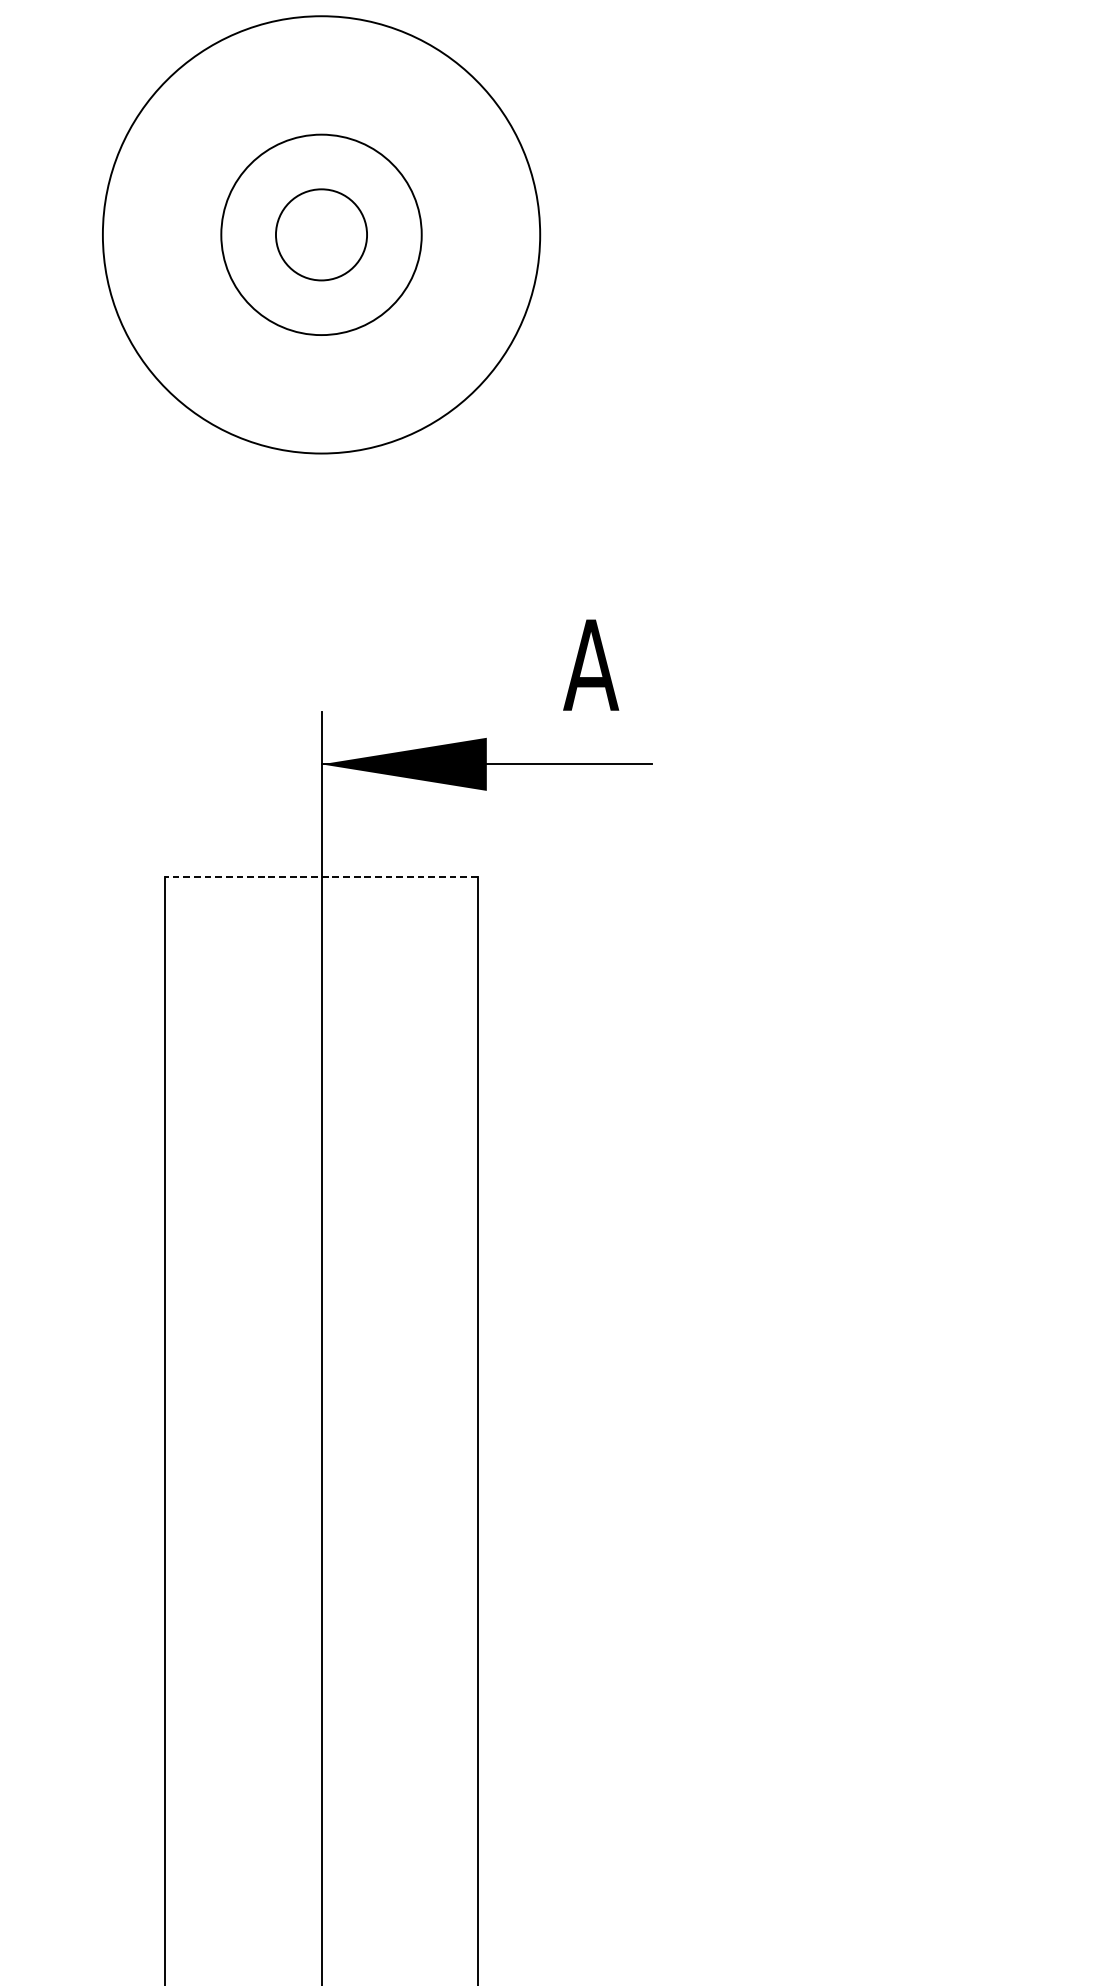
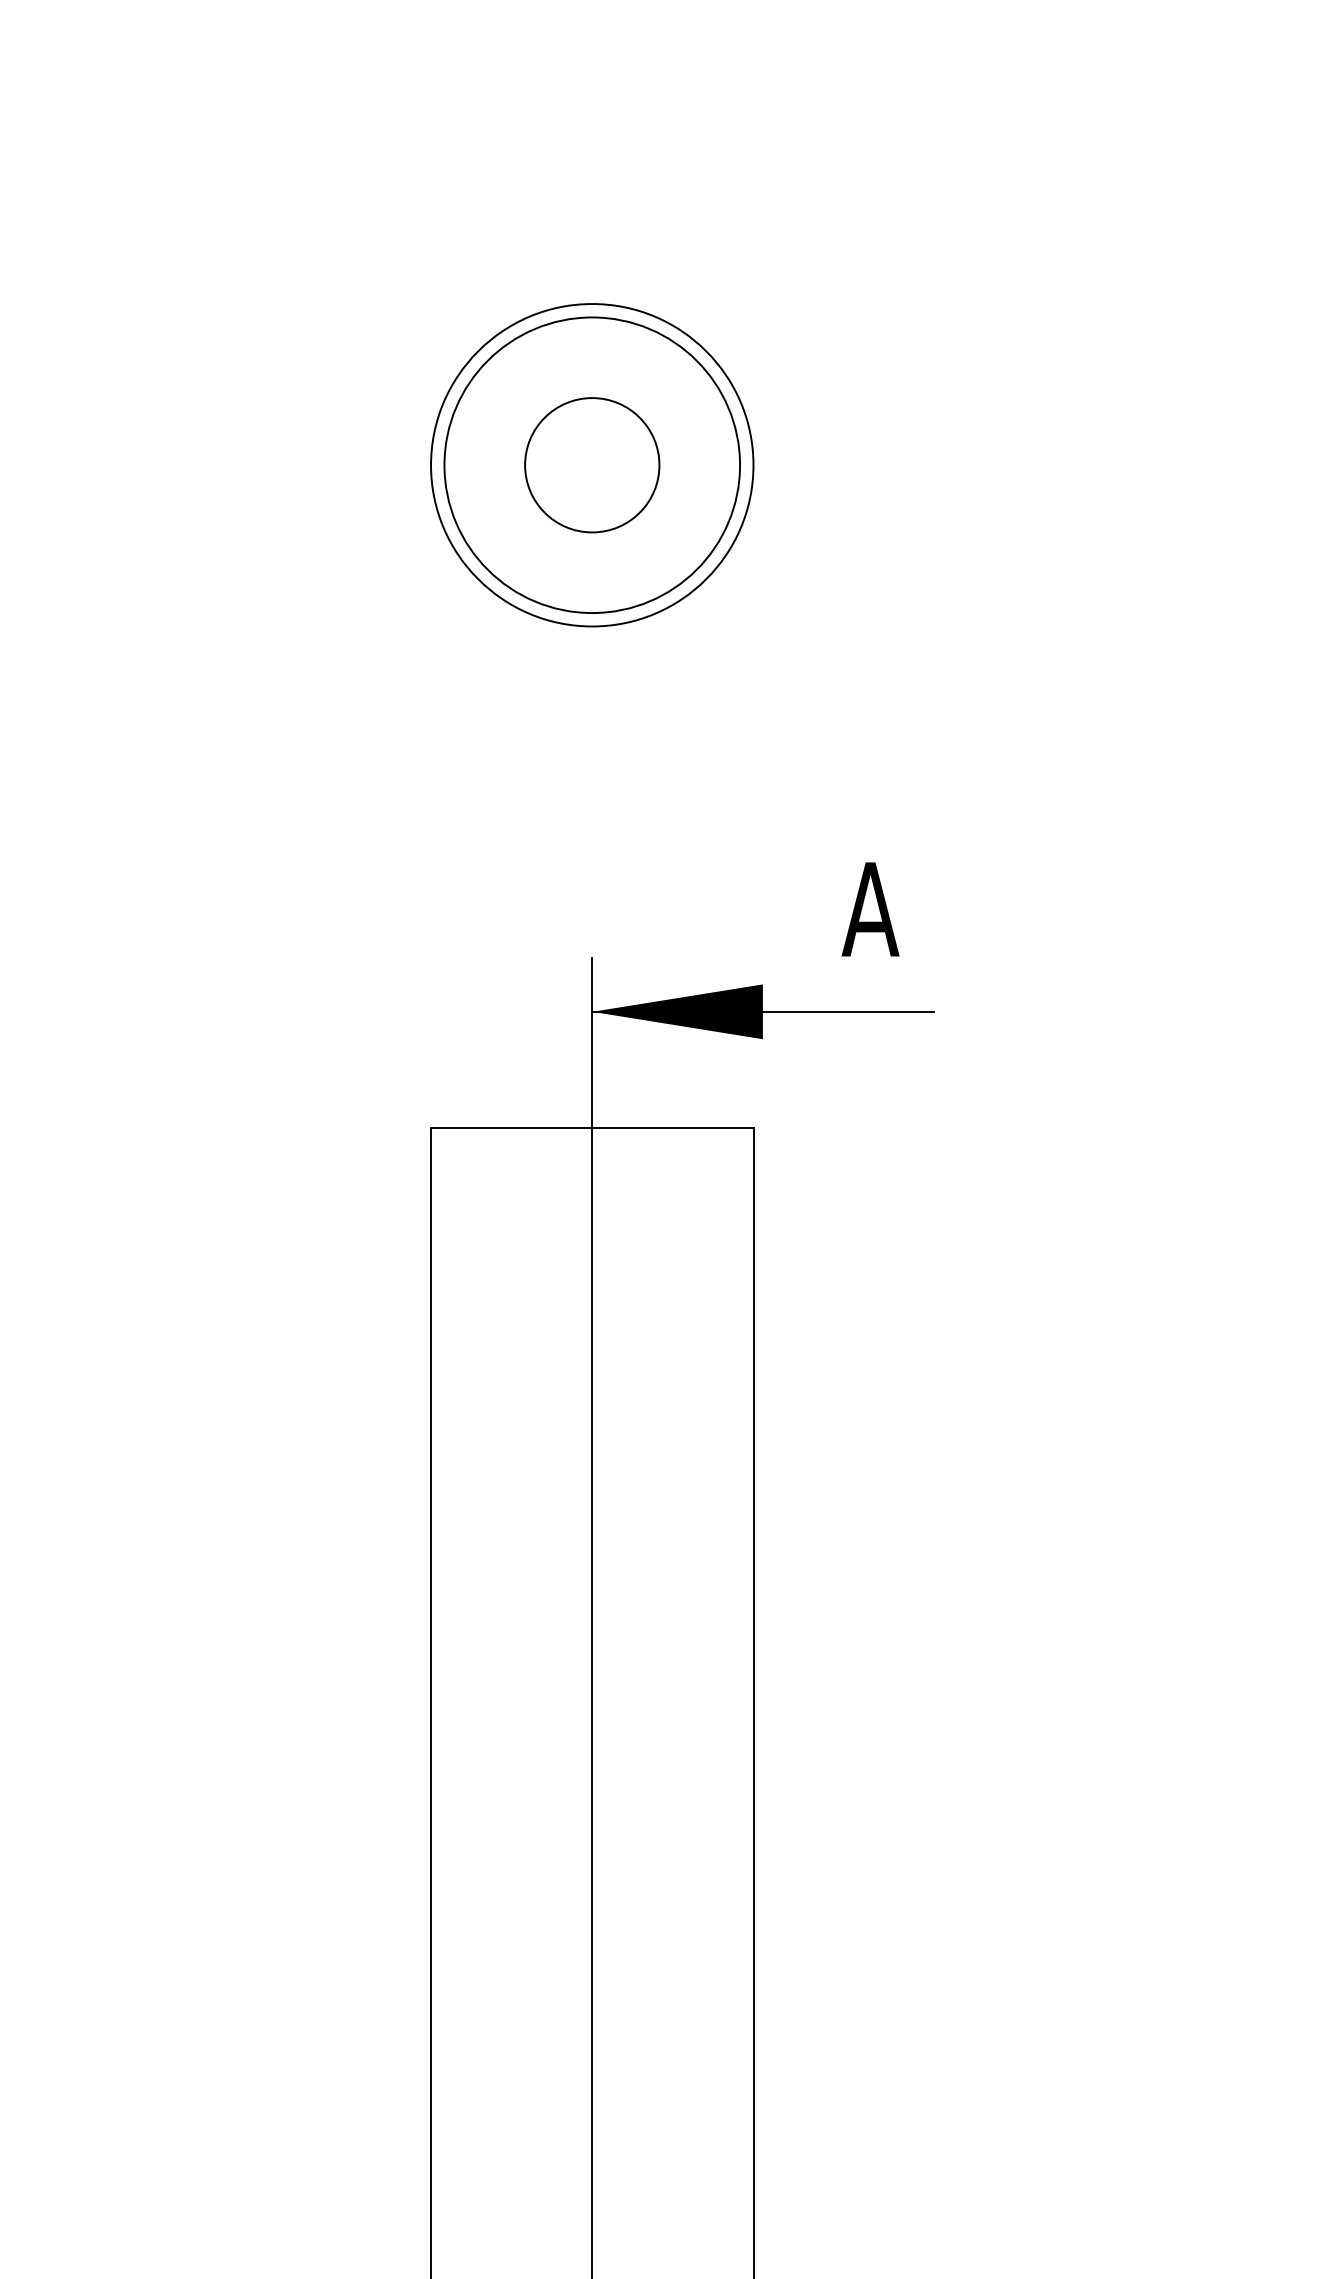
circle: (321, 235) -> (592, 465), size x0.71
circle: (321, 235) -> (592, 465), size x1.43
circle: (321, 235) -> (592, 465), size x1.43
line: (320, 876) -> (591, 1127), dashed -> solid

